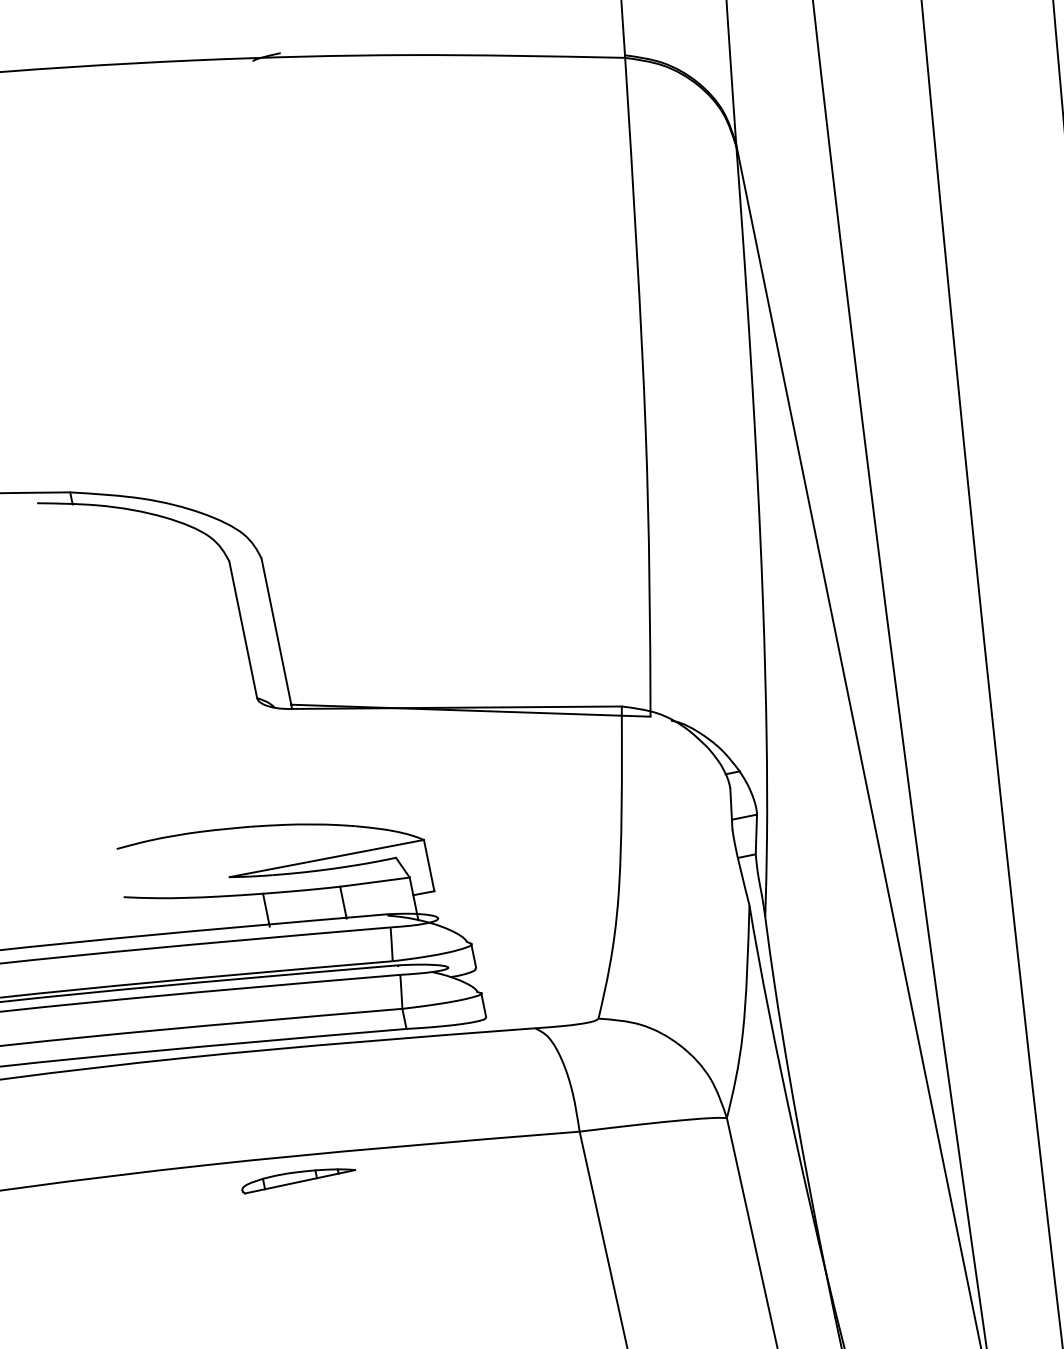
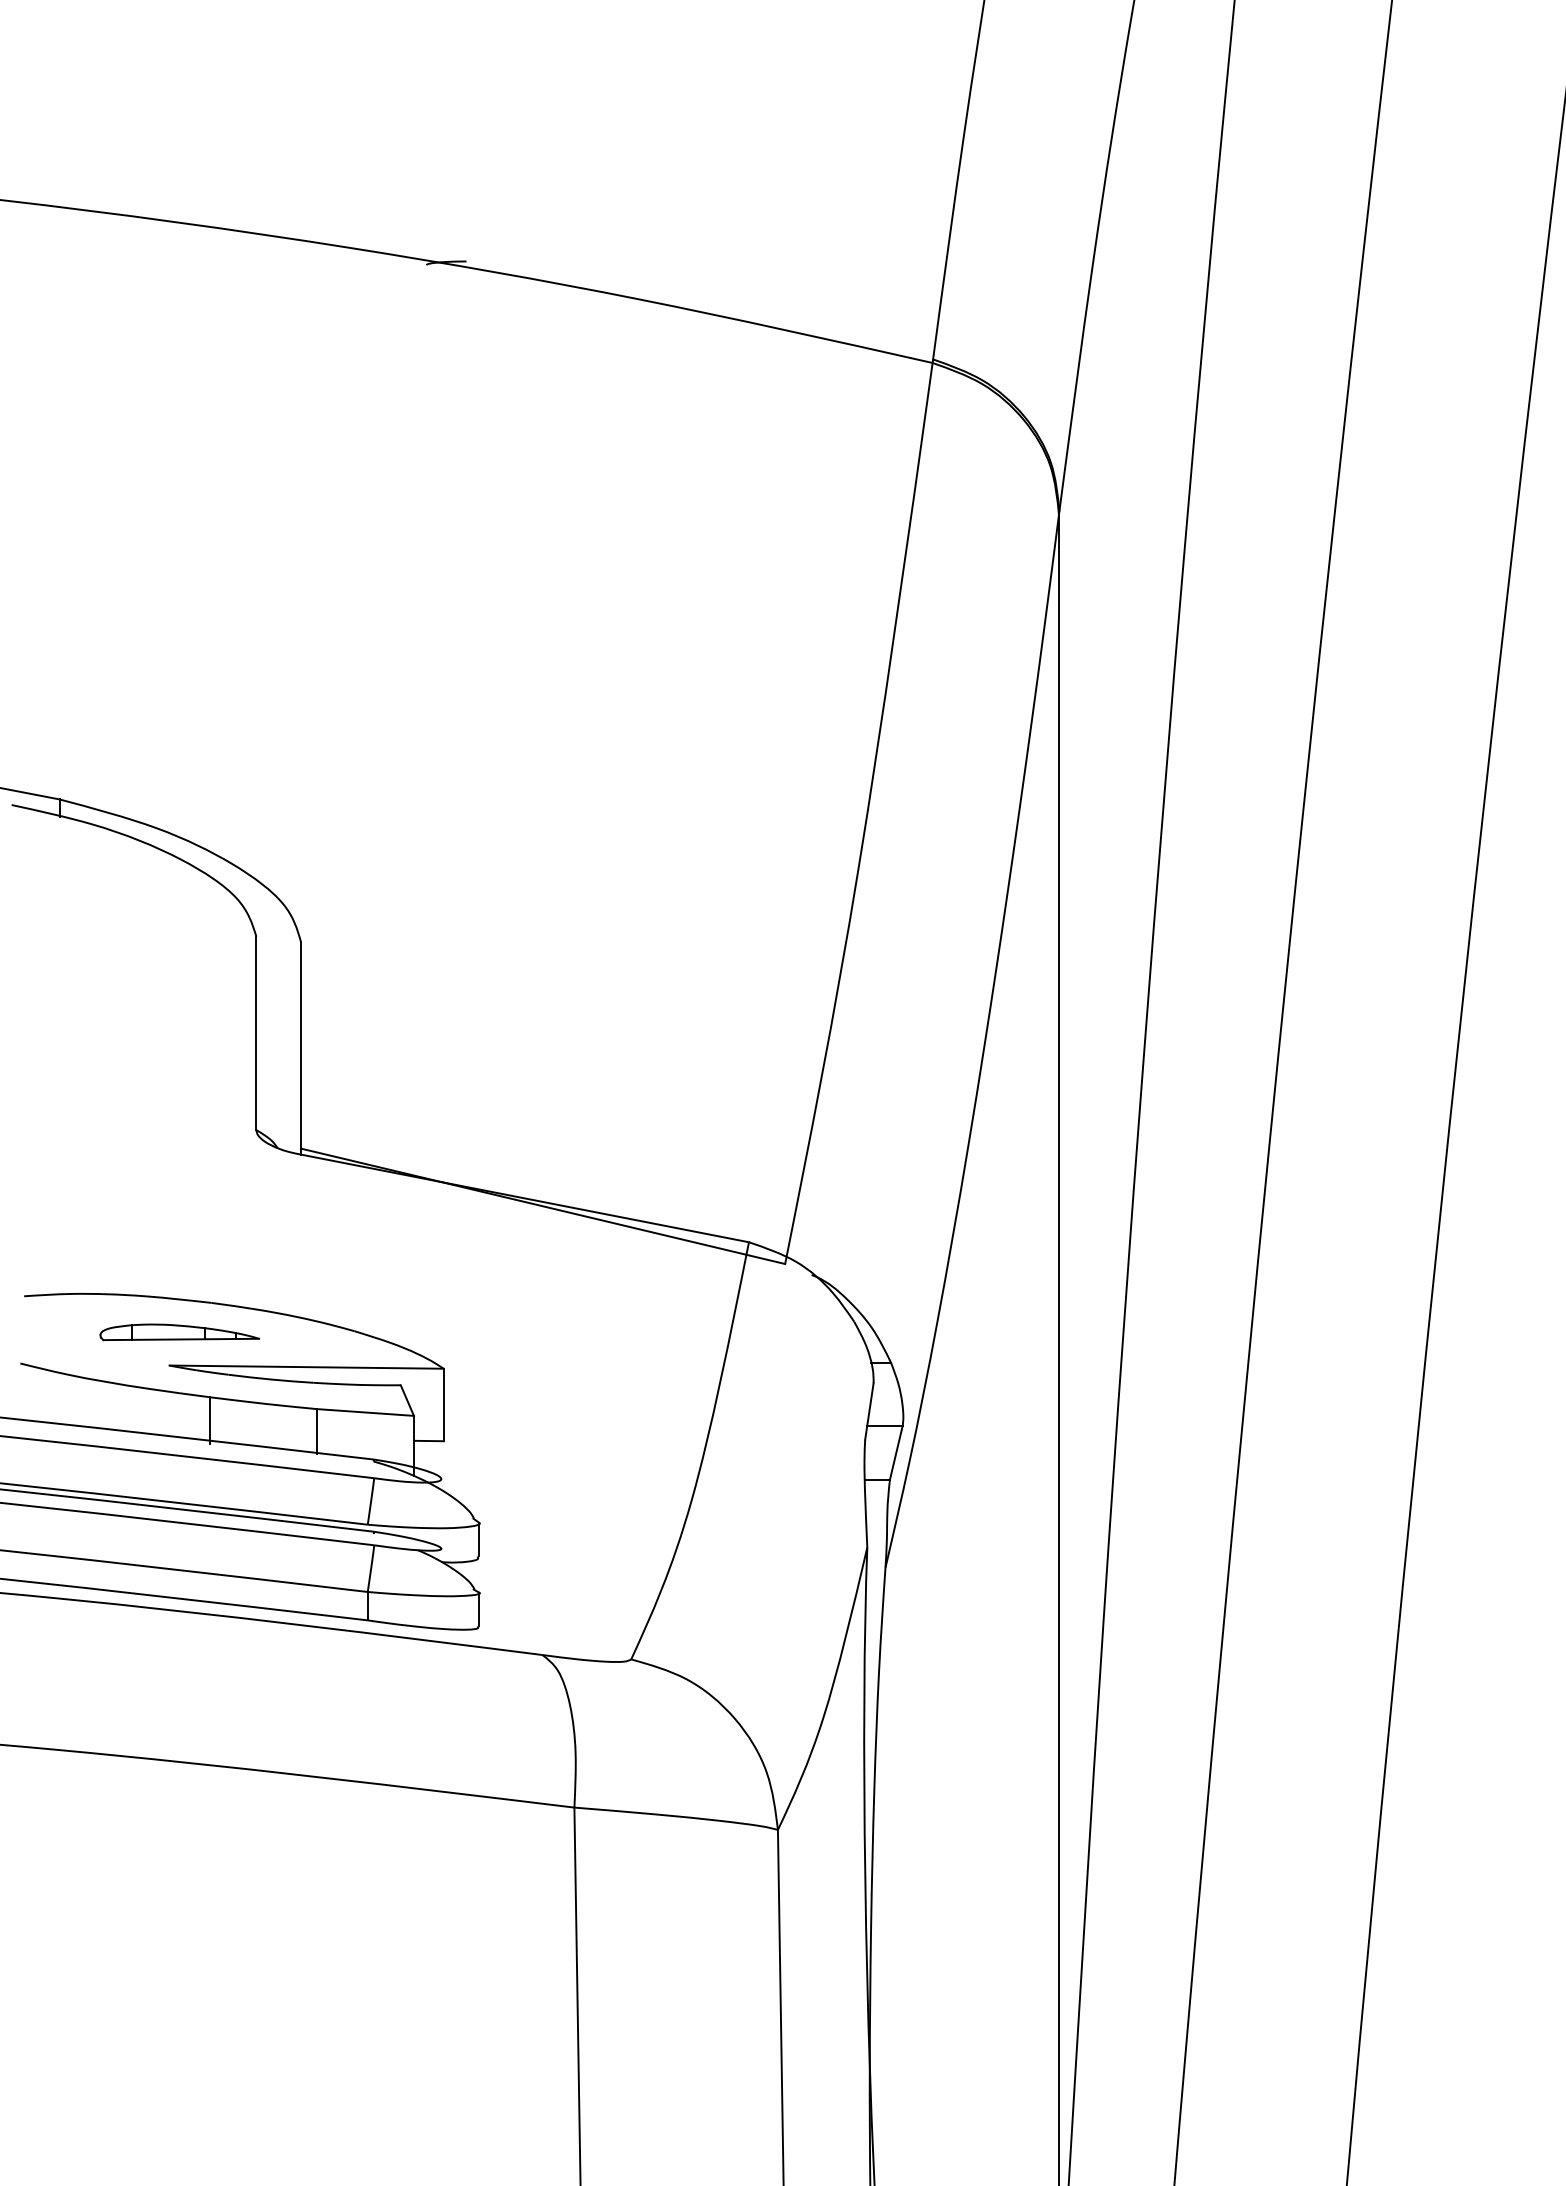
part: (297, 1177) -> (179, 1332), moved

